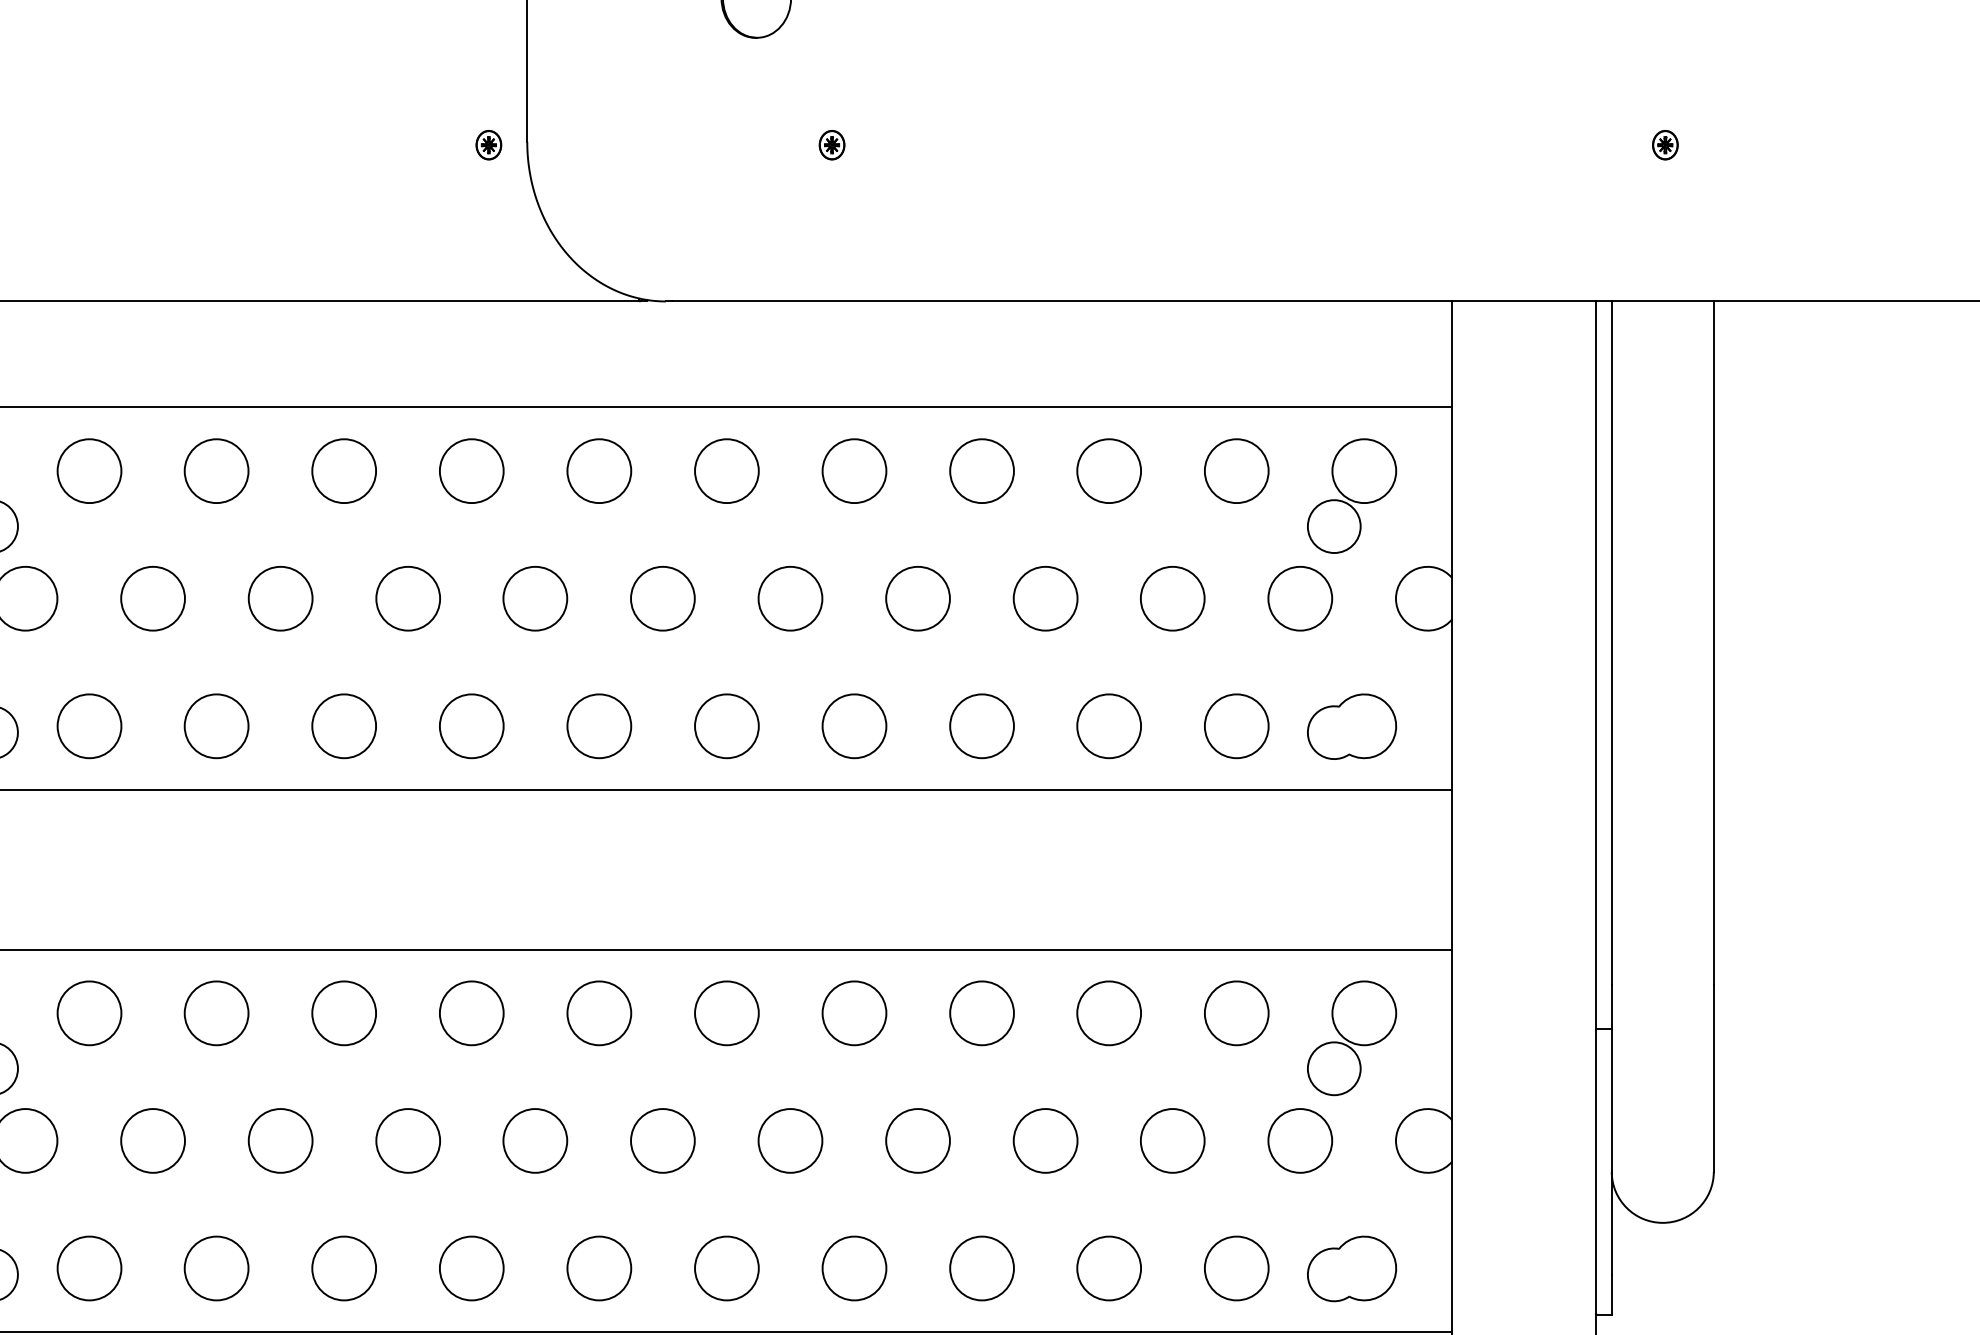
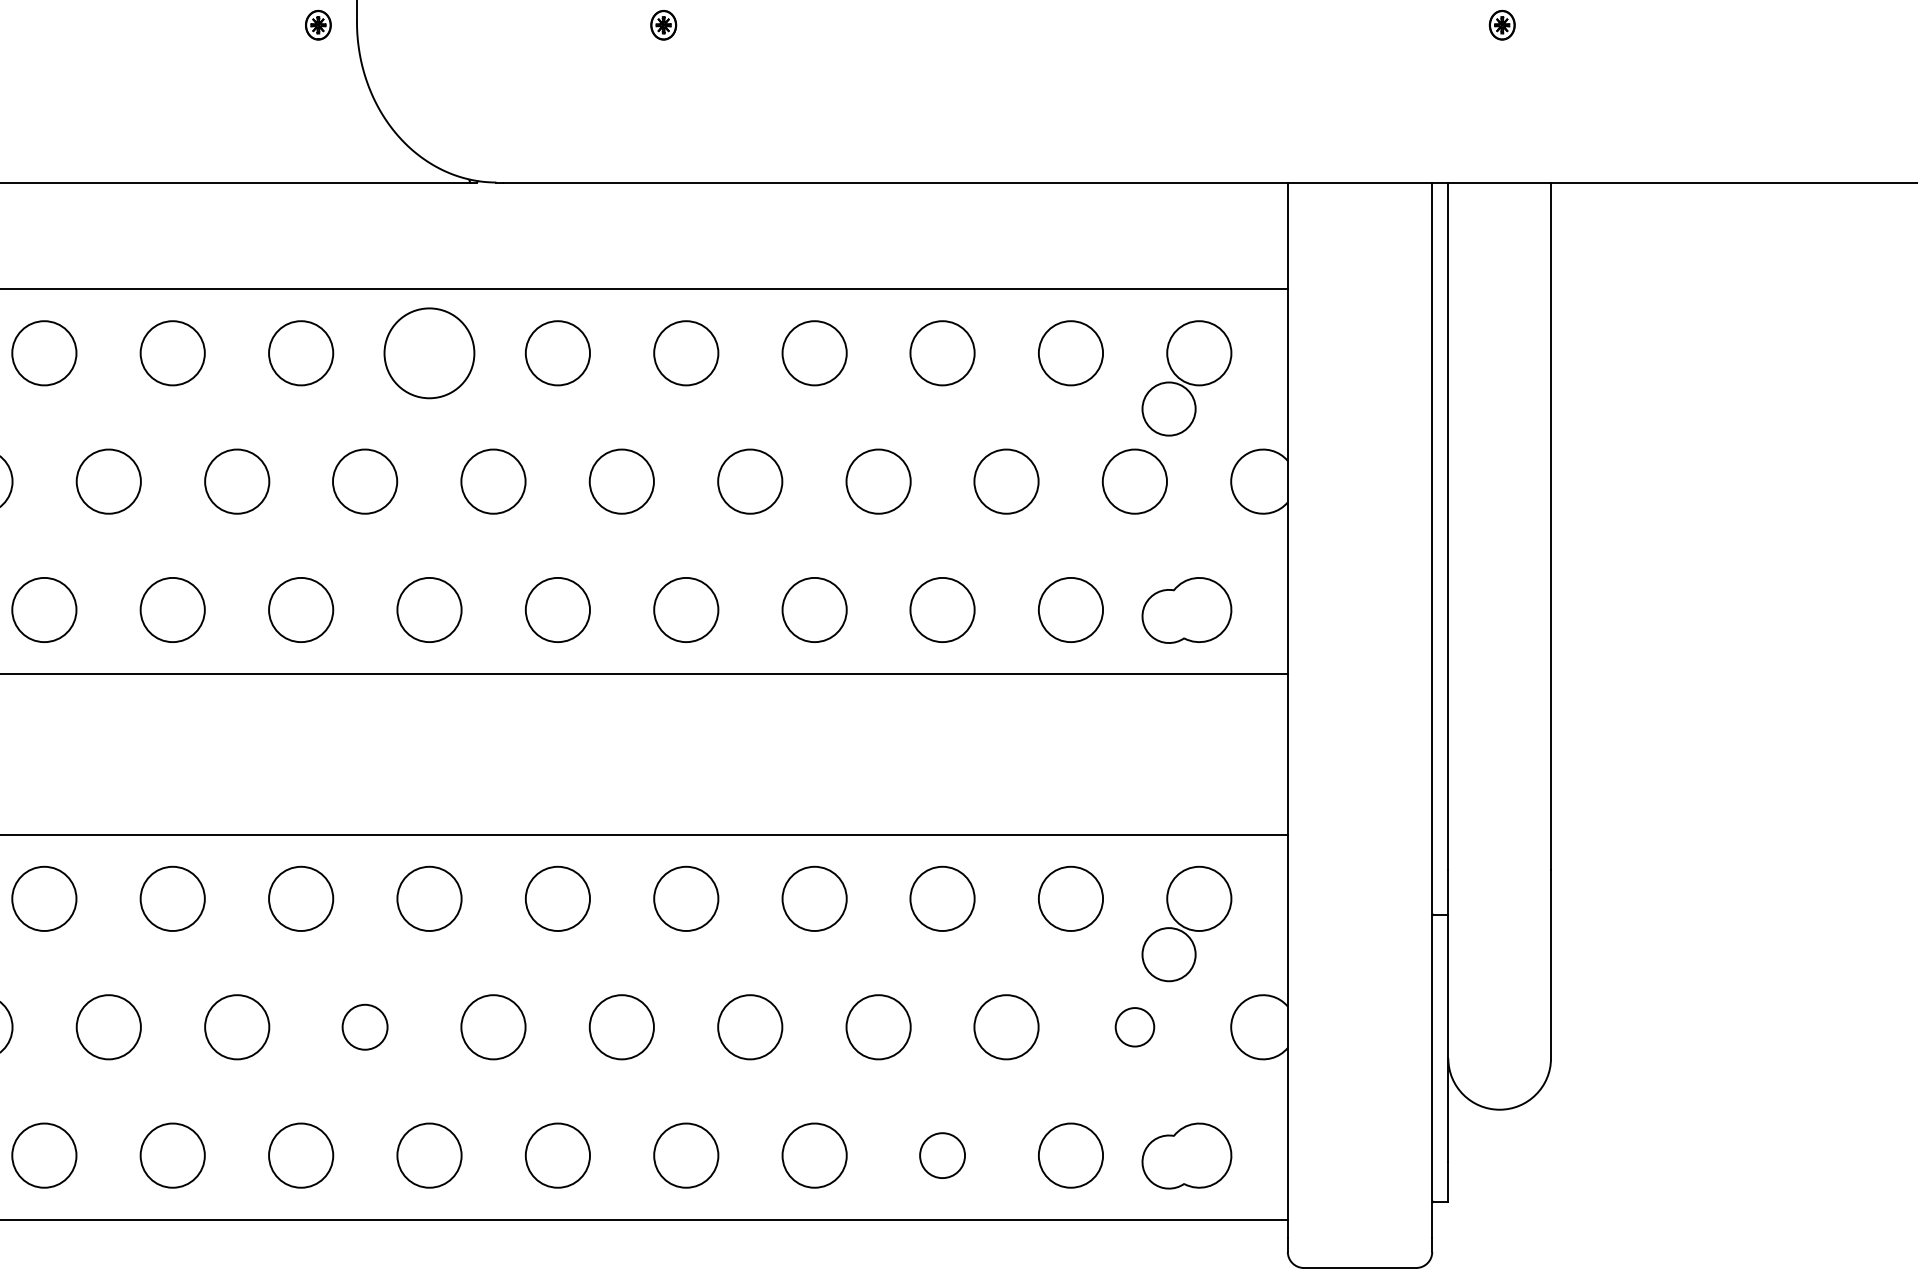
circle: (599, 470) -> (429, 352), size x1.4
circle: (535, 1140) -> (365, 1026), size x0.7
circle: (1300, 1140) -> (1135, 1026), size x0.6
circle: (1109, 1268) -> (942, 1155), size x0.7

